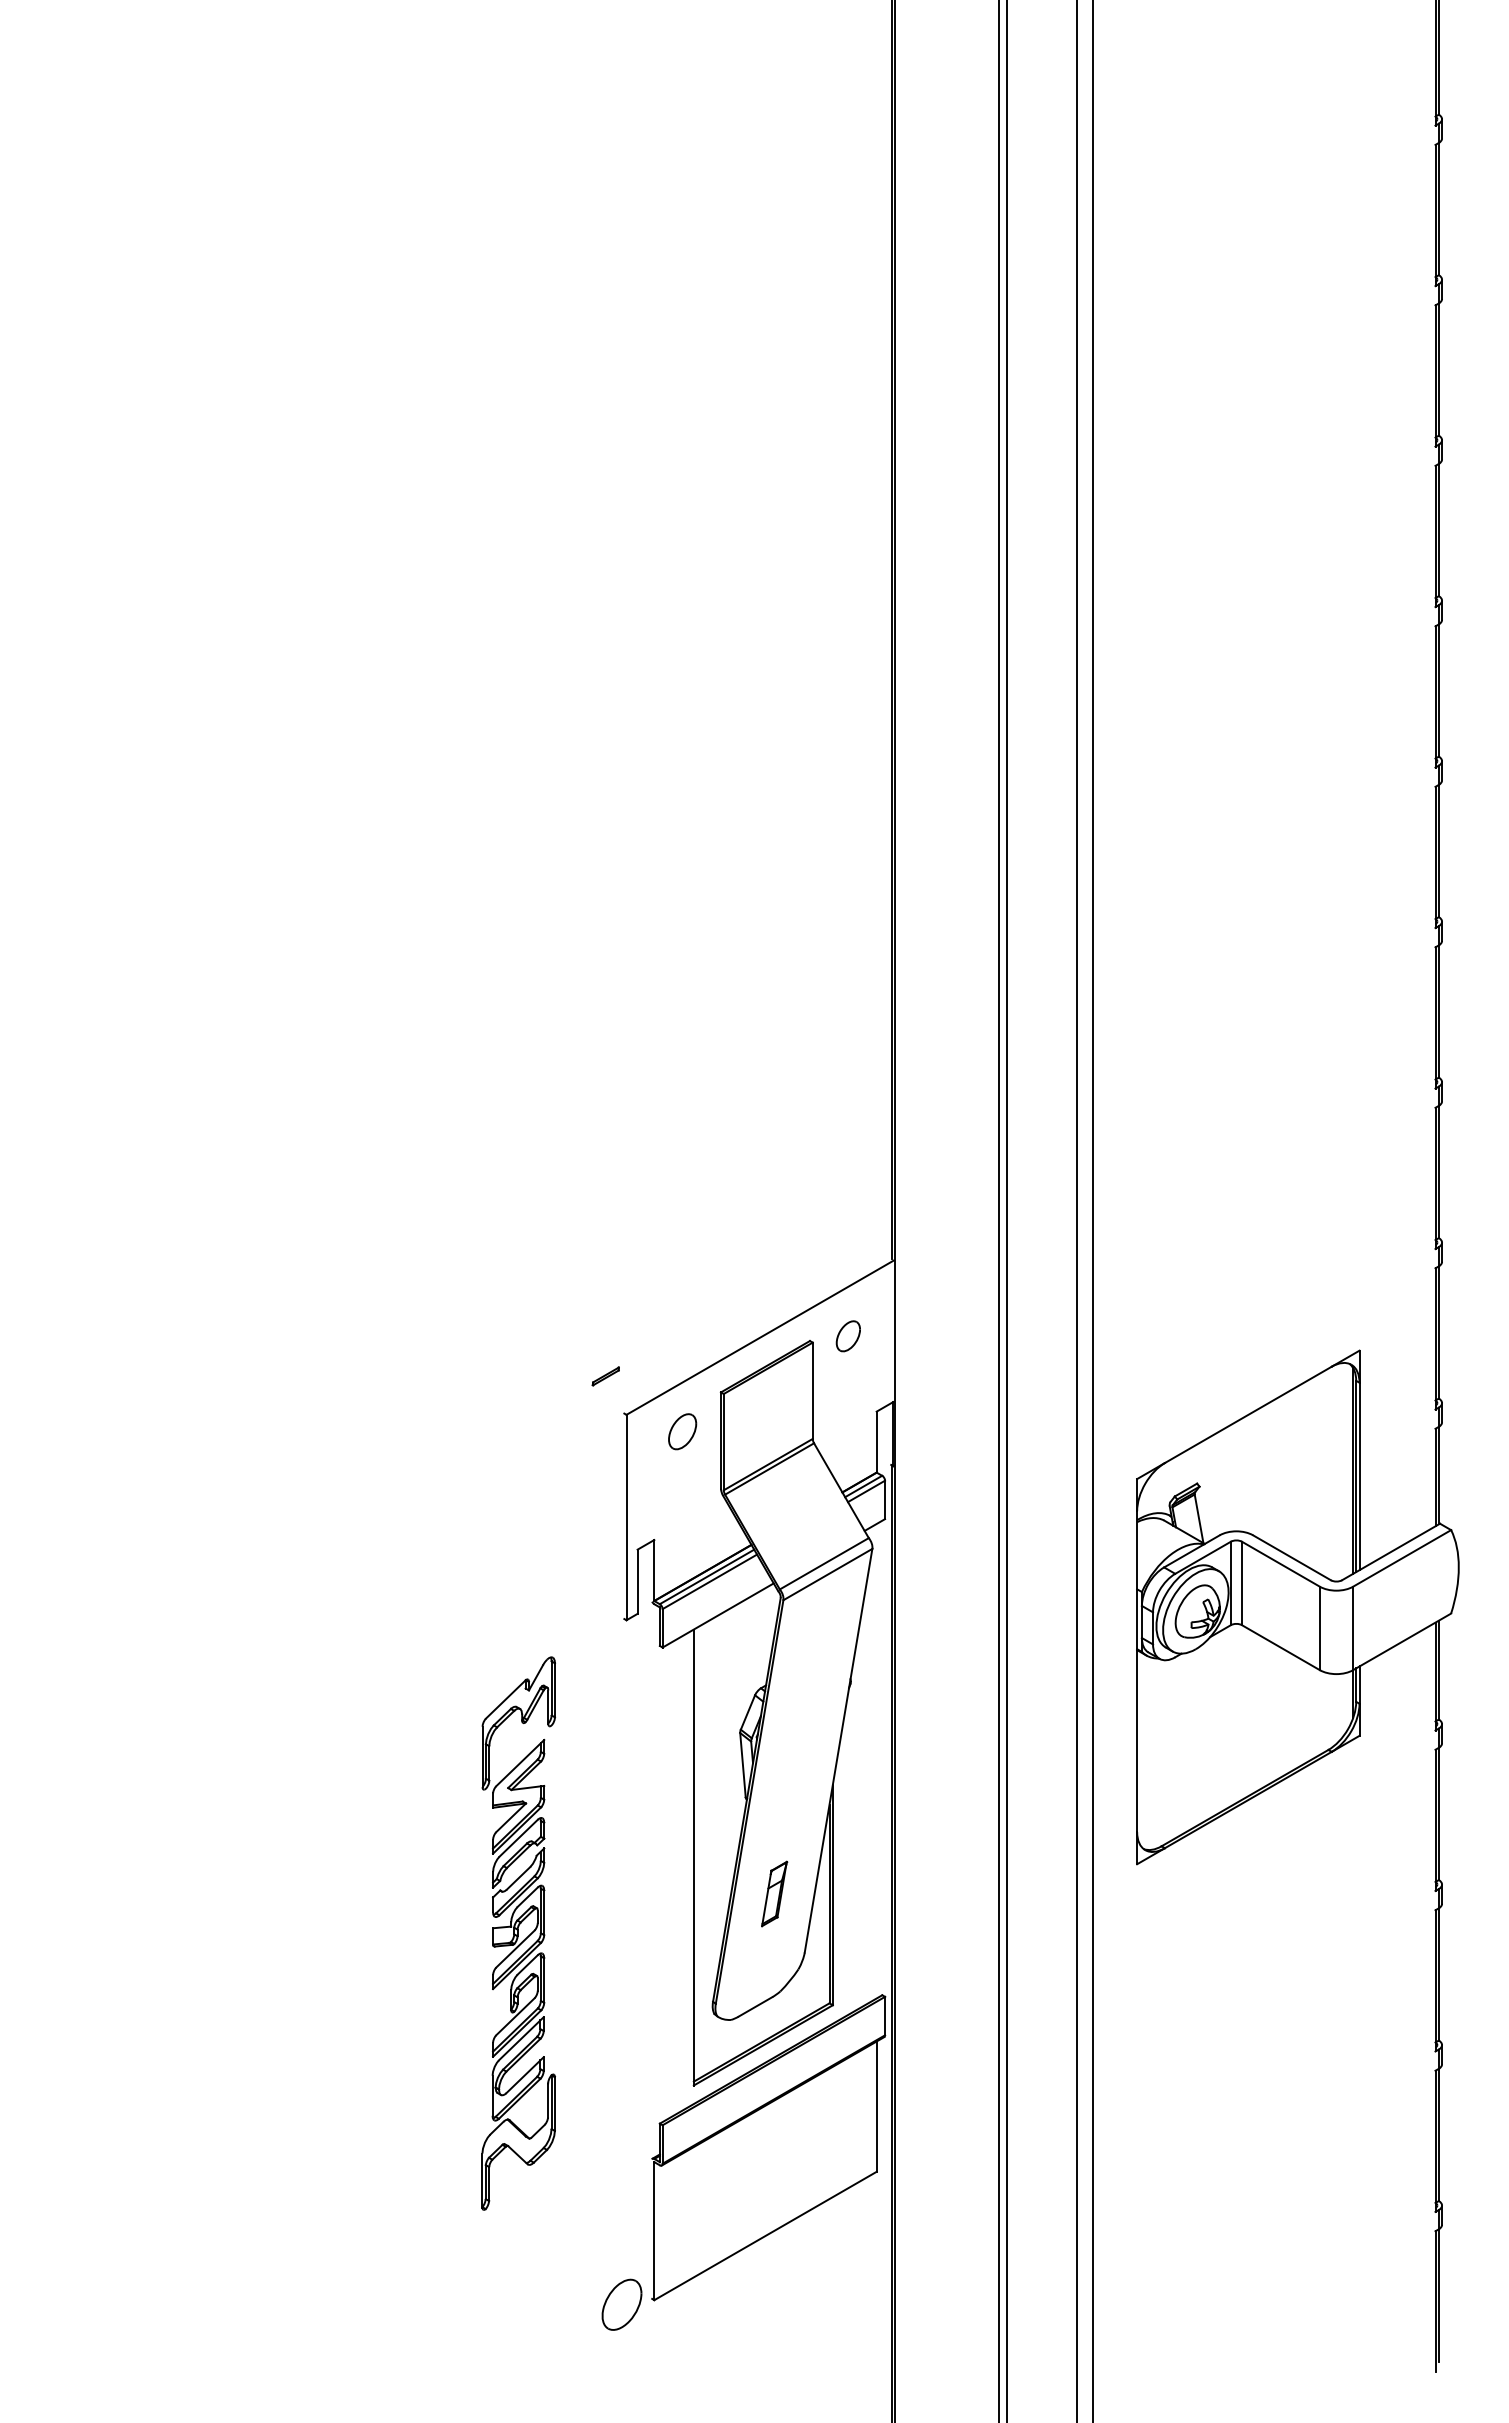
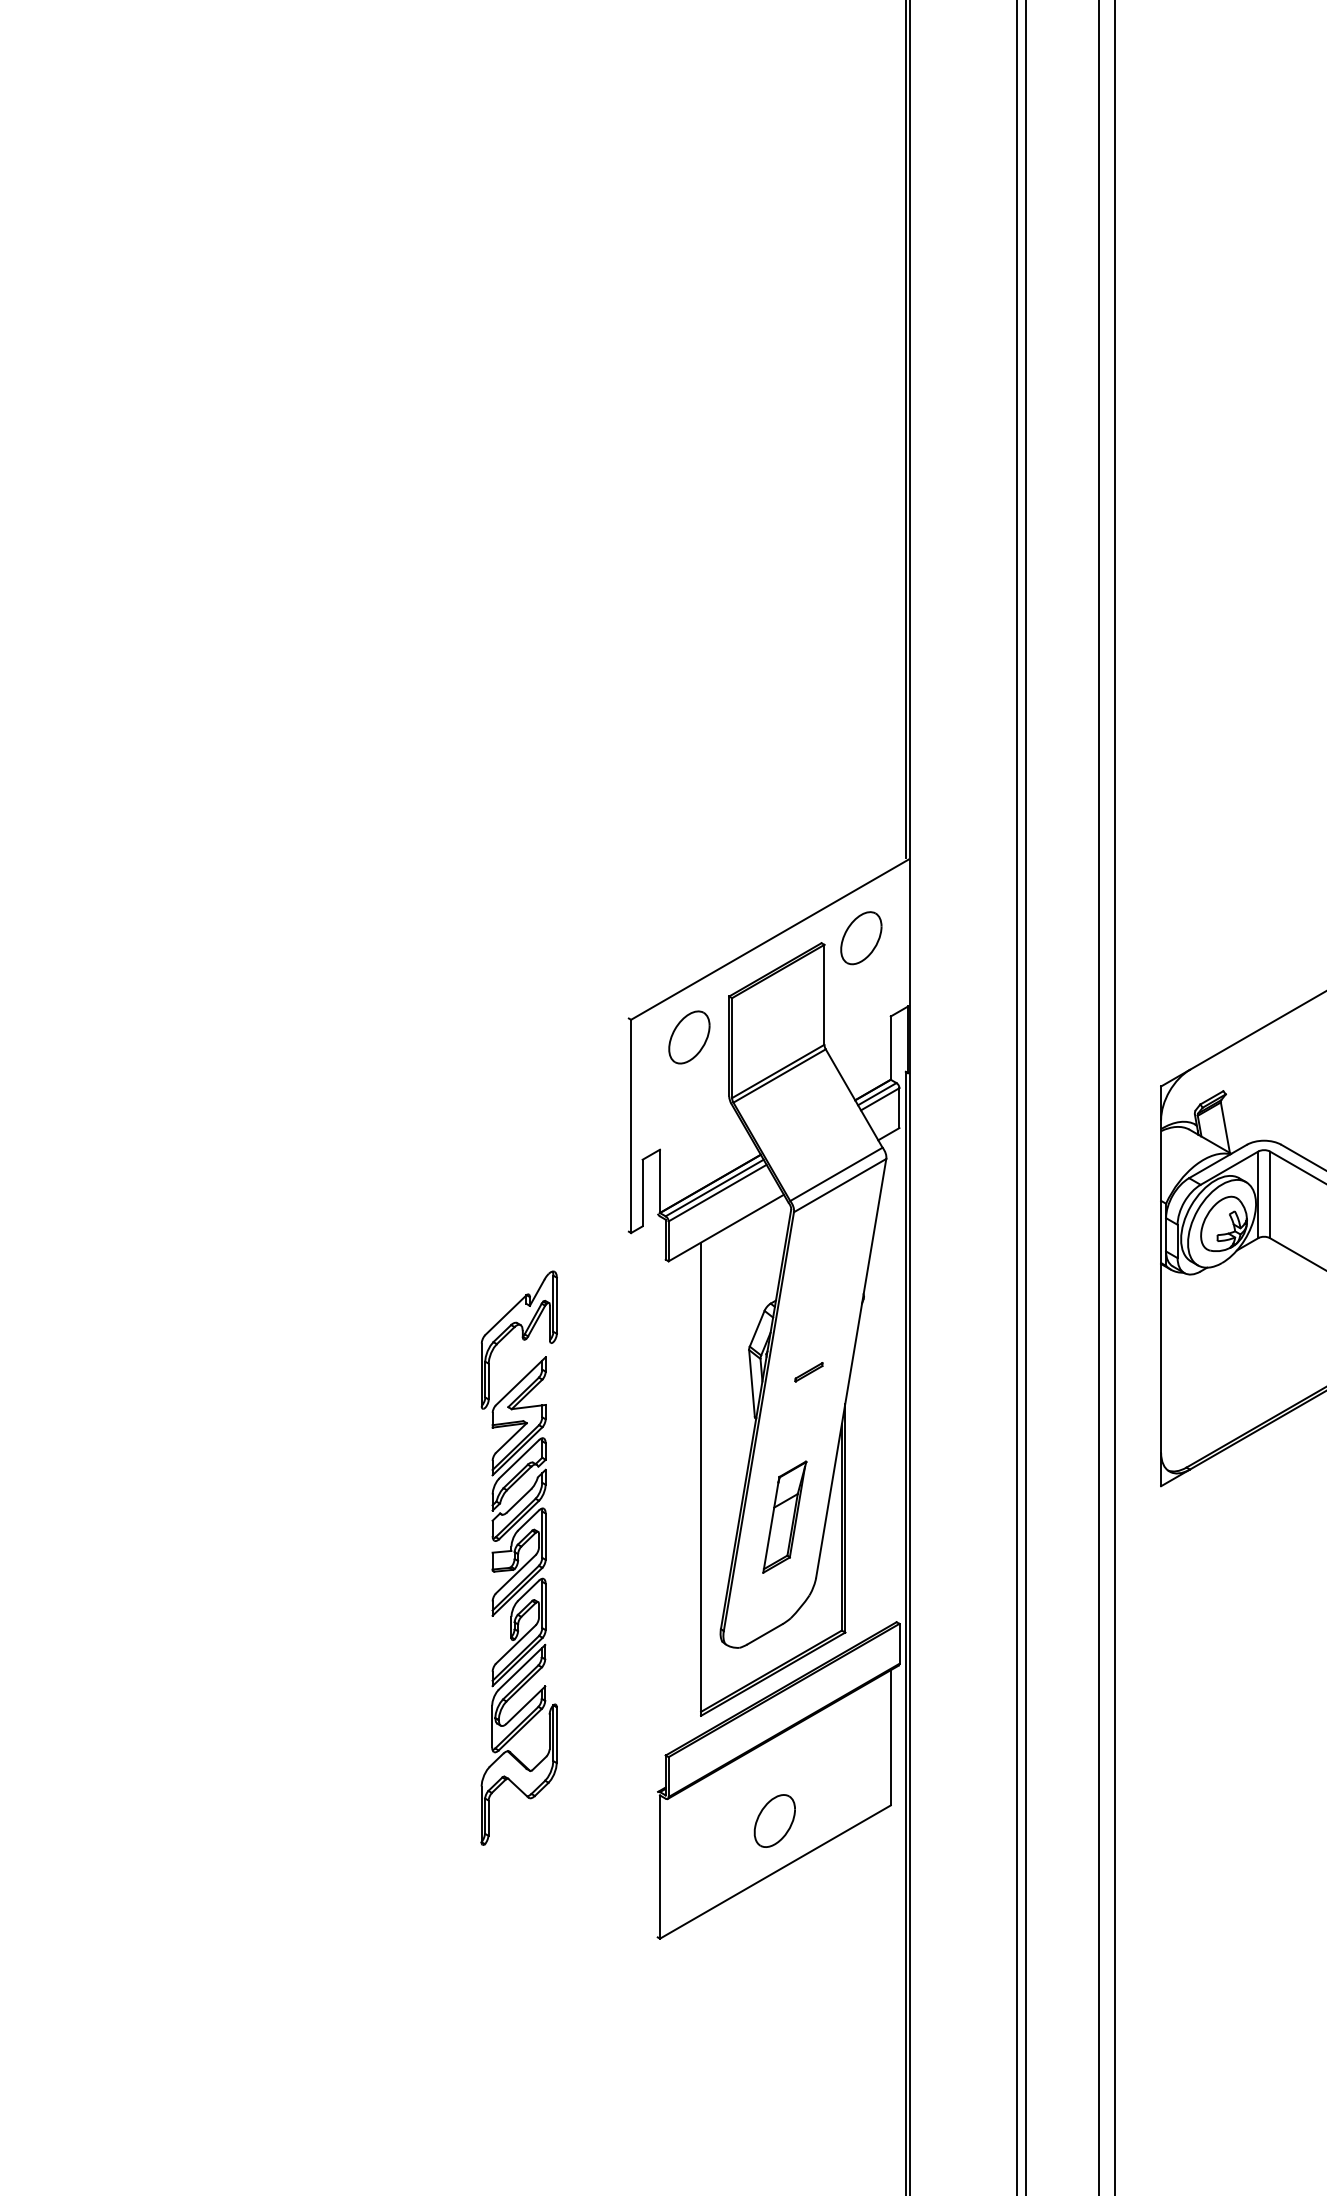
part: (848, 1336) -> (861, 938), size x1.67
part: (605, 1376) -> (808, 1372), moved
part: (682, 1431) -> (689, 1037), size x1.43
part: (774, 1893) -> (784, 1516), size x1.67
part: (621, 2304) -> (774, 1820), moved

